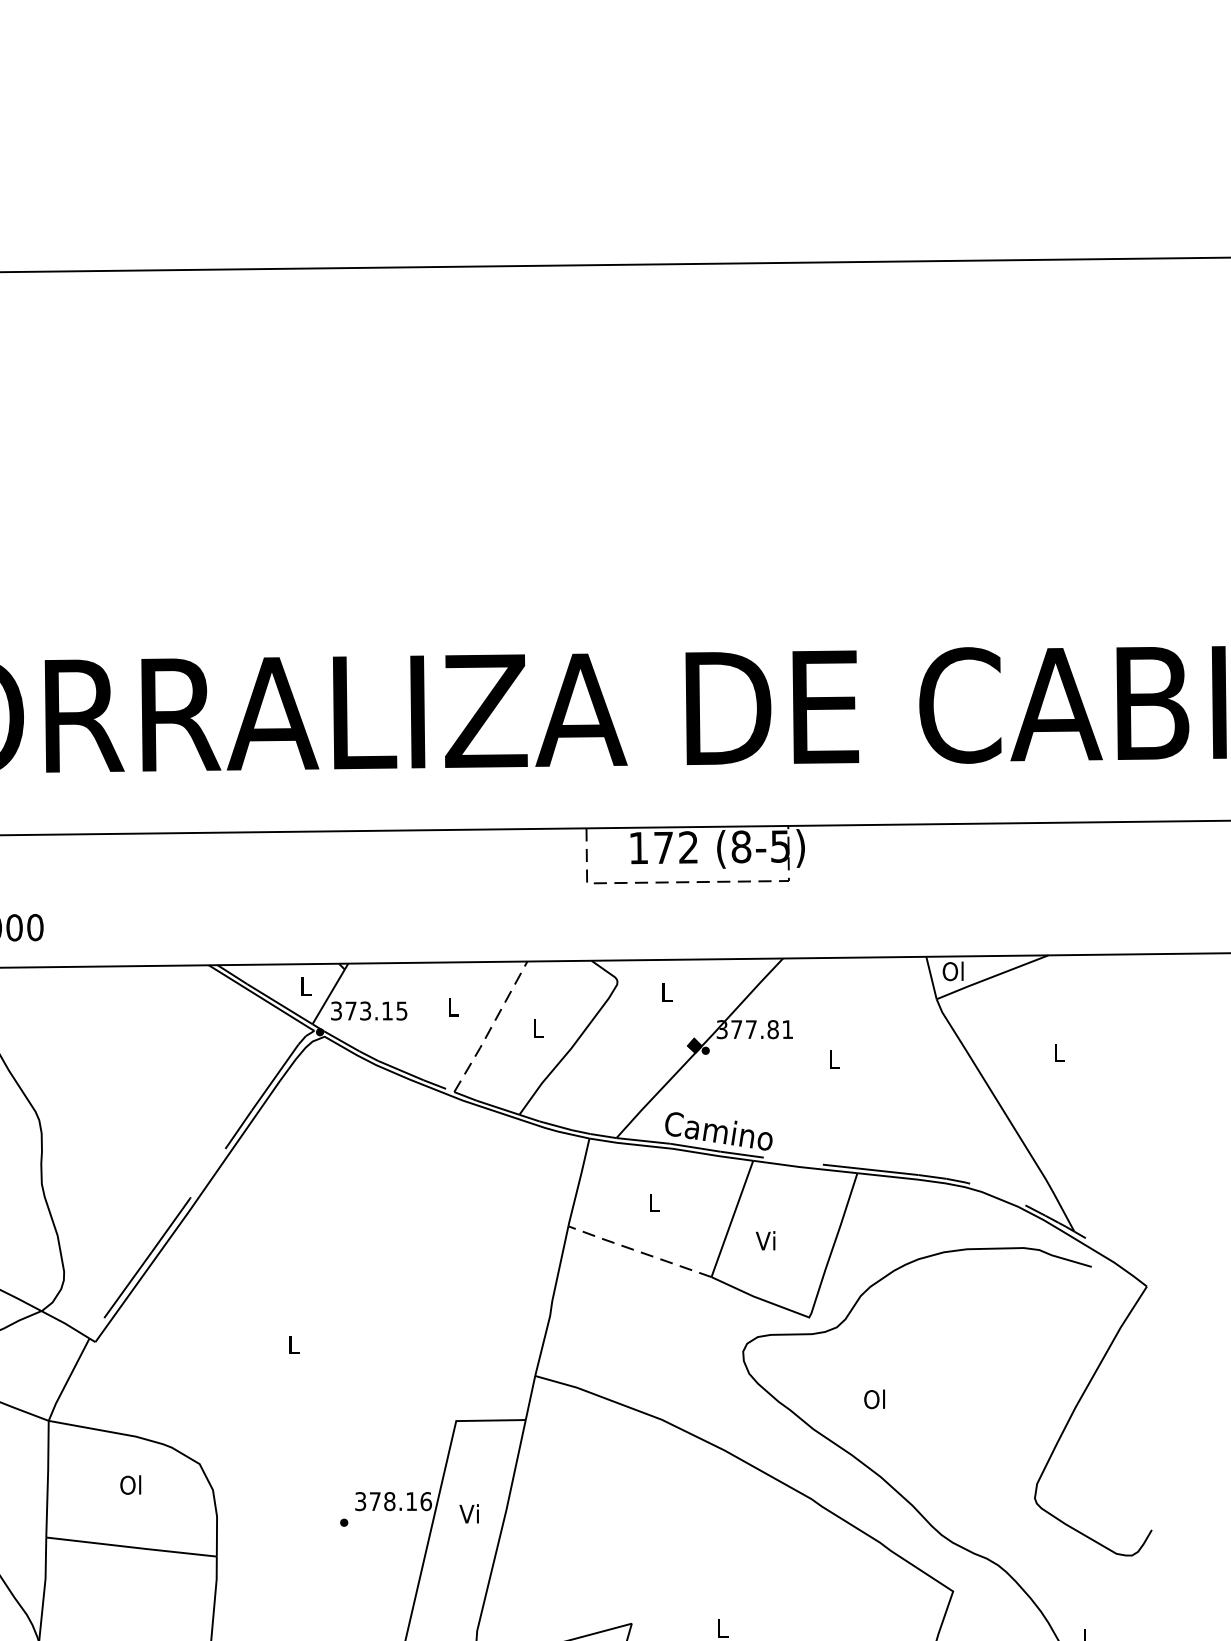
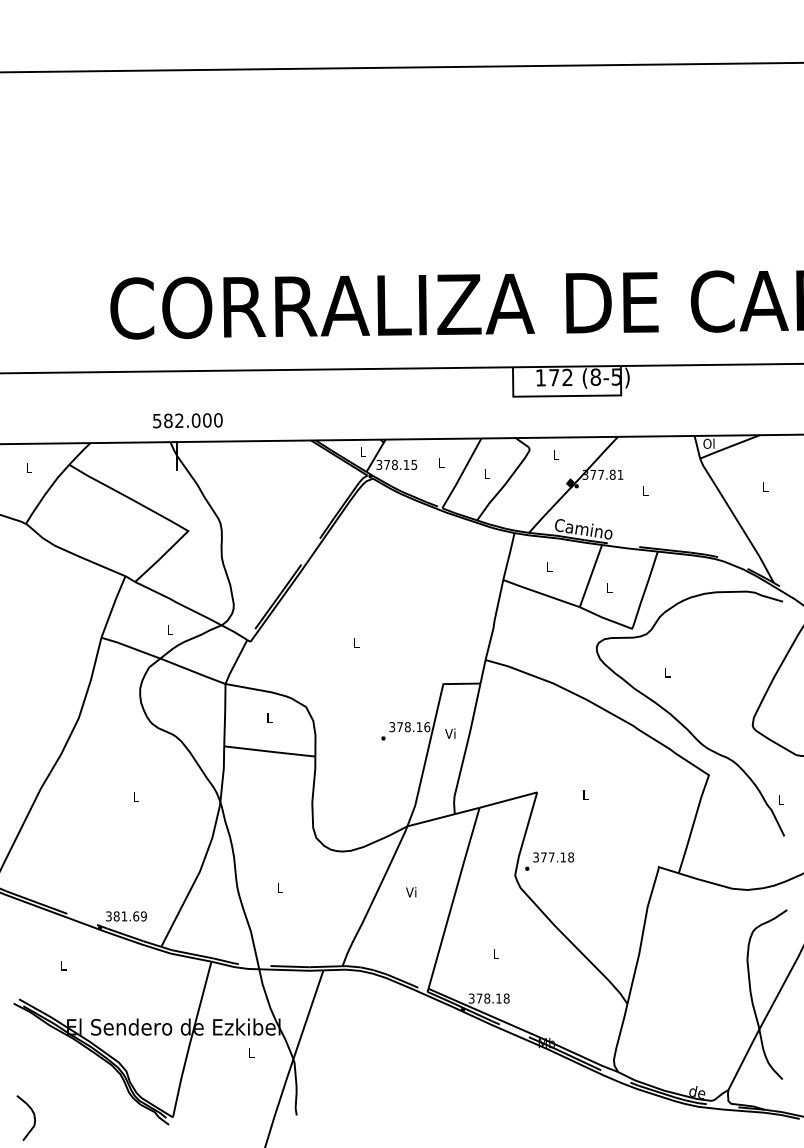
line: (688, 882) -> (567, 396), dashed -> solid
text: (364, 1010) -> (394, 464), 373.15 -> 378.15
line: (490, 1028) -> (461, 474), dashed -> solid
text: (765, 1240) -> (608, 587), Vi -> L
line: (637, 1251) -> (540, 593), dashed -> solid
text: (873, 1399) -> (666, 672), Ol -> L
text: (129, 1485) -> (268, 718), Ol -> L

